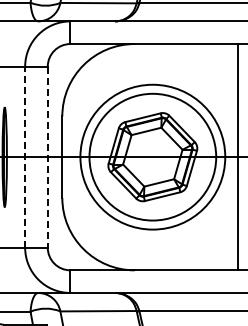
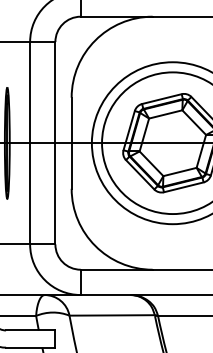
line: (25, 157) -> (30, 143), dashed -> solid
line: (47, 157) -> (55, 143), dashed -> solid

